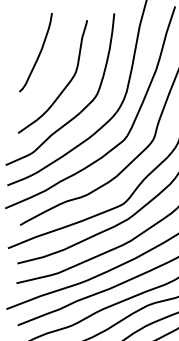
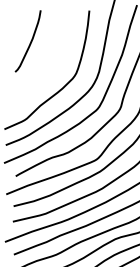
curve: (65, 84) -> (51, 66), removed

